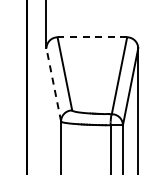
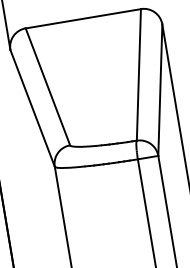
line: (92, 37) -> (83, 18), dashed -> solid
line: (53, 84) -> (31, 107), dashed -> solid

